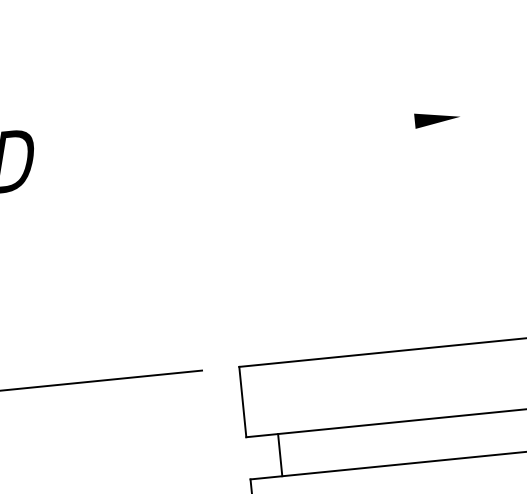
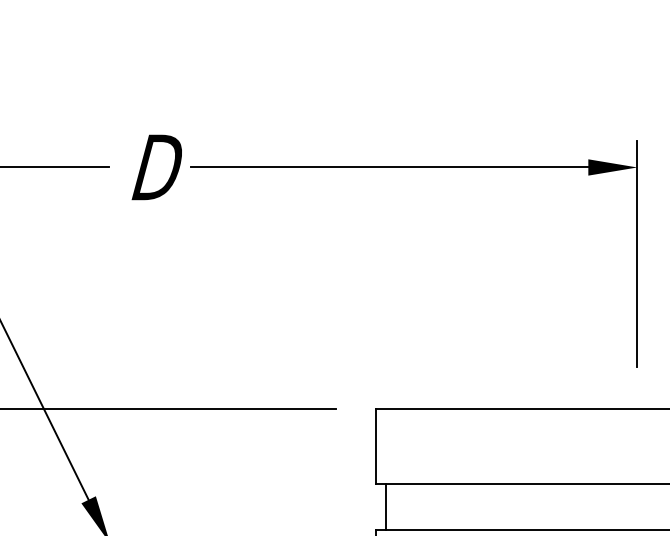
line: (229, 139) -> (389, 167), added
line: (468, 198) -> (637, 254), added
line: (280, 454) -> (386, 506), moved

